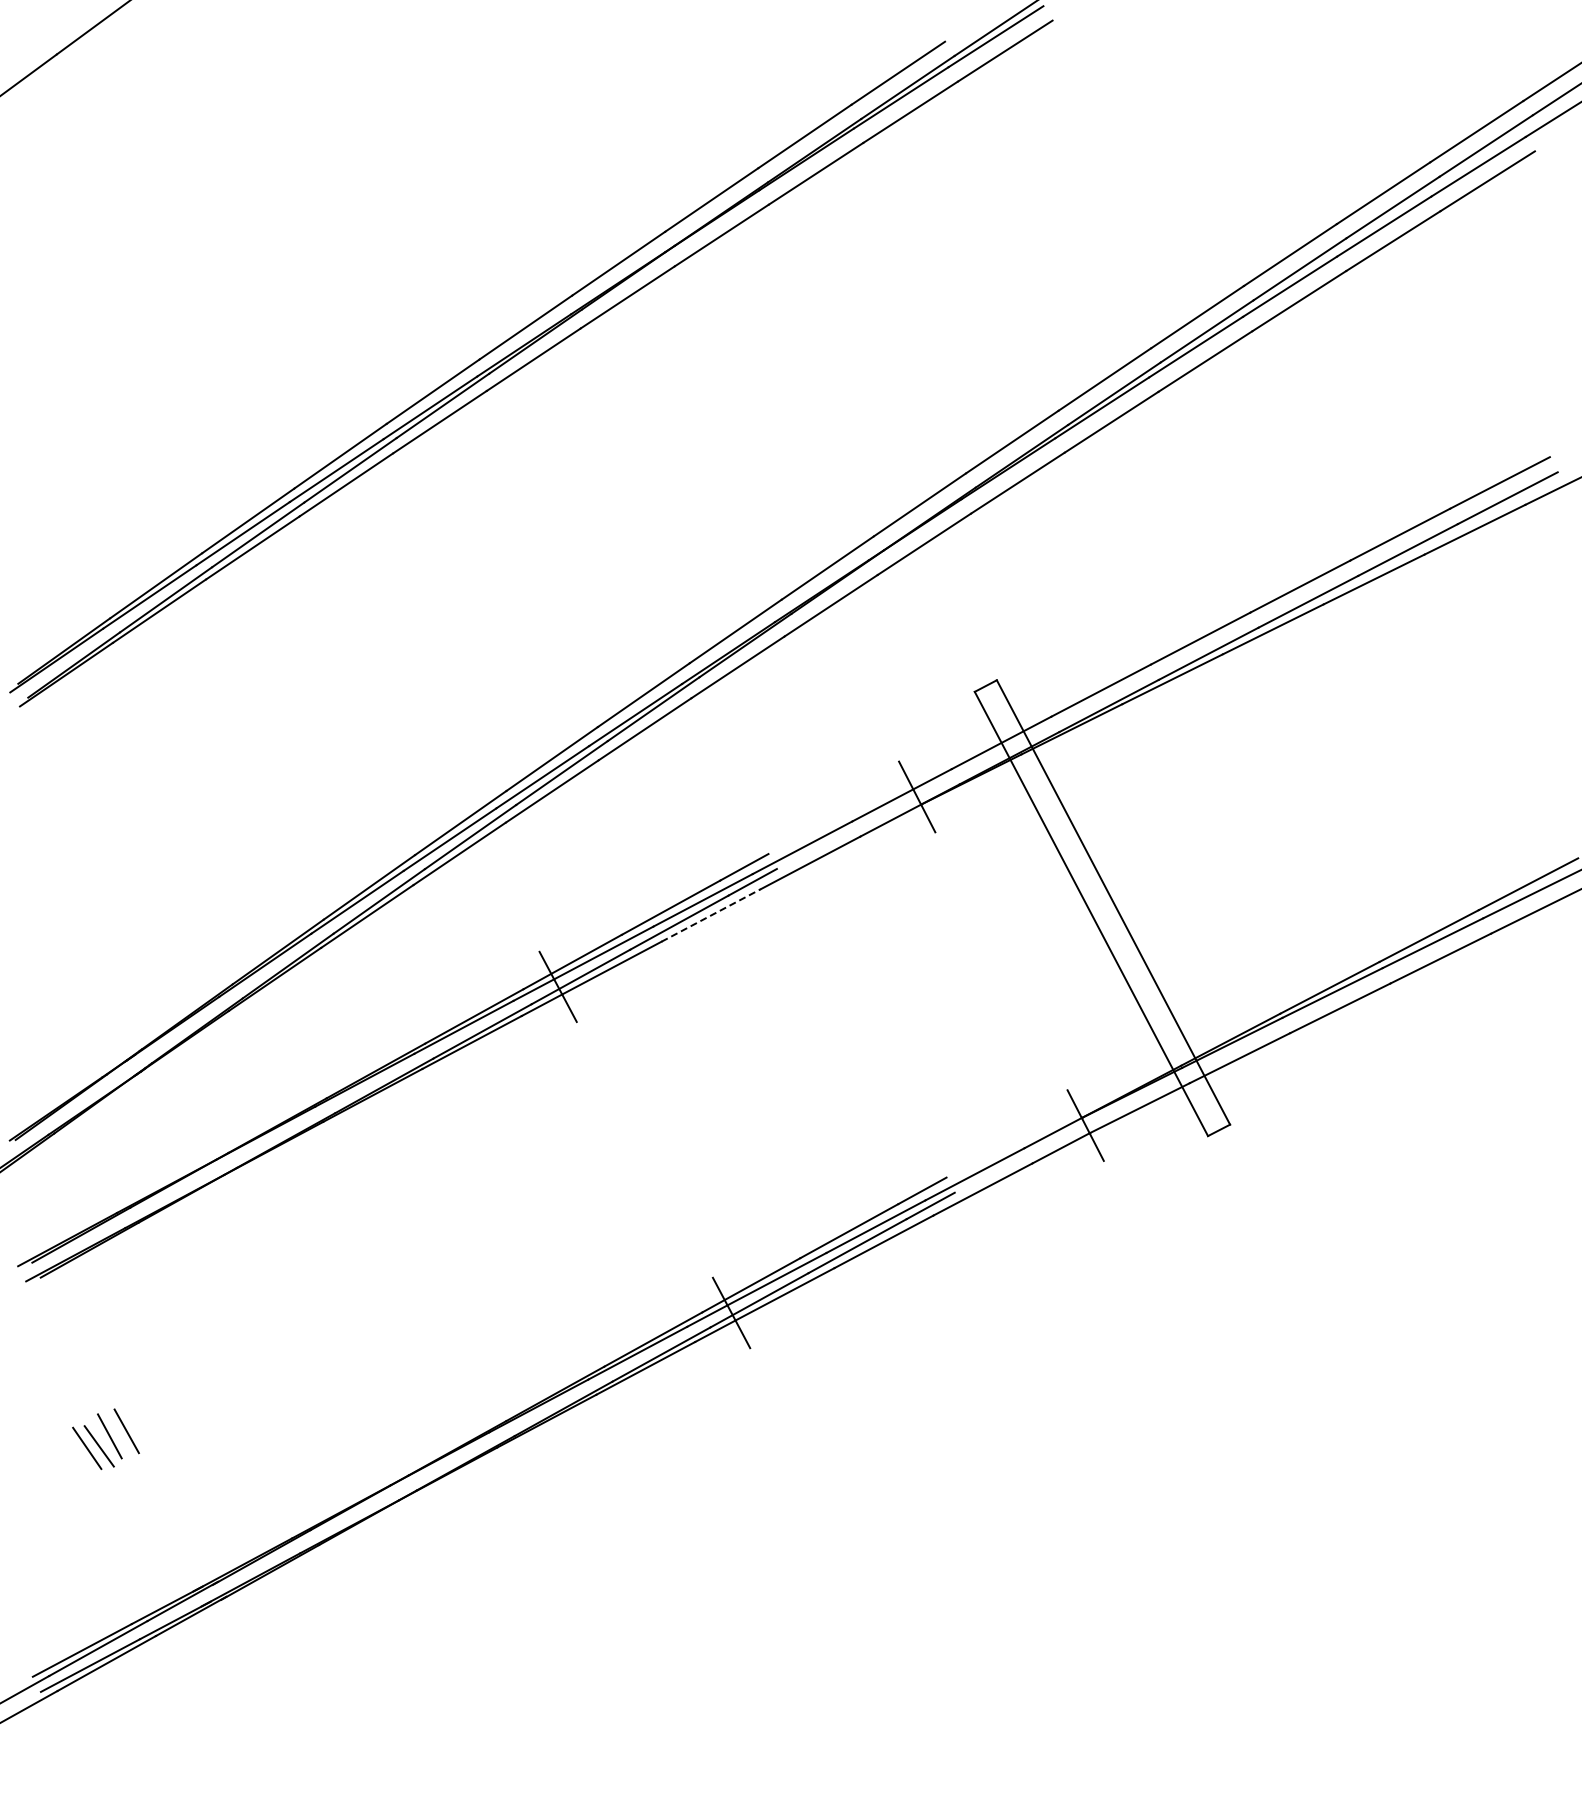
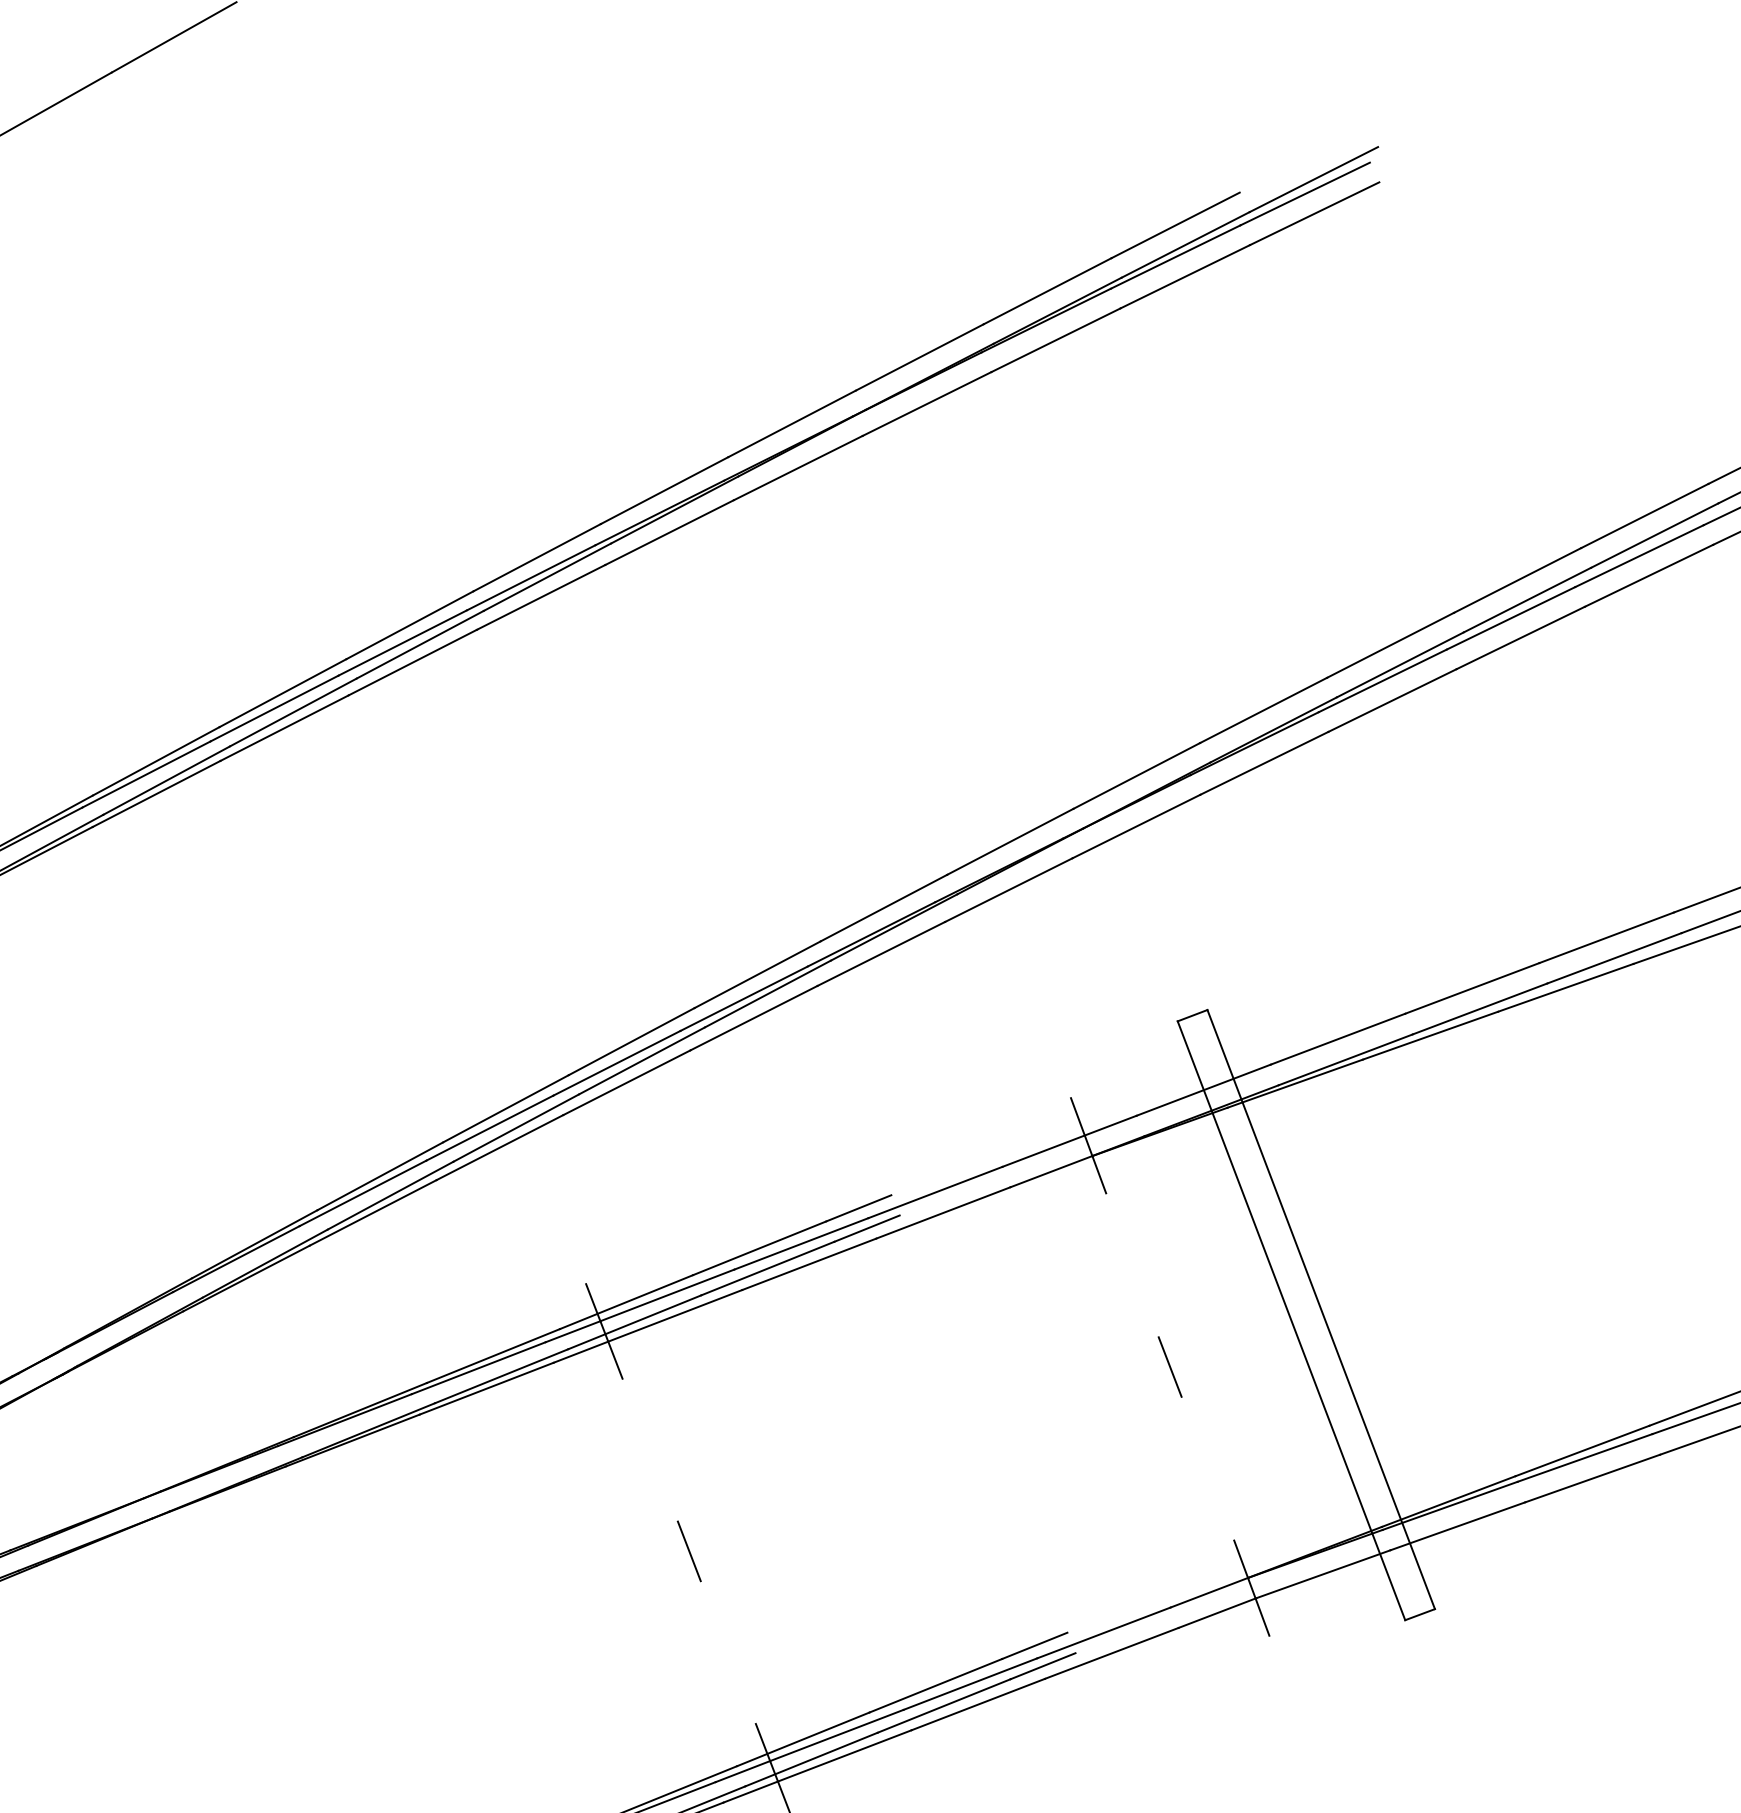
line: (711, 915) -> (809, 1264), dashed -> solid
line: (1001, 961) -> (1170, 1367), added
line: (644, 1149) -> (688, 1550), added

